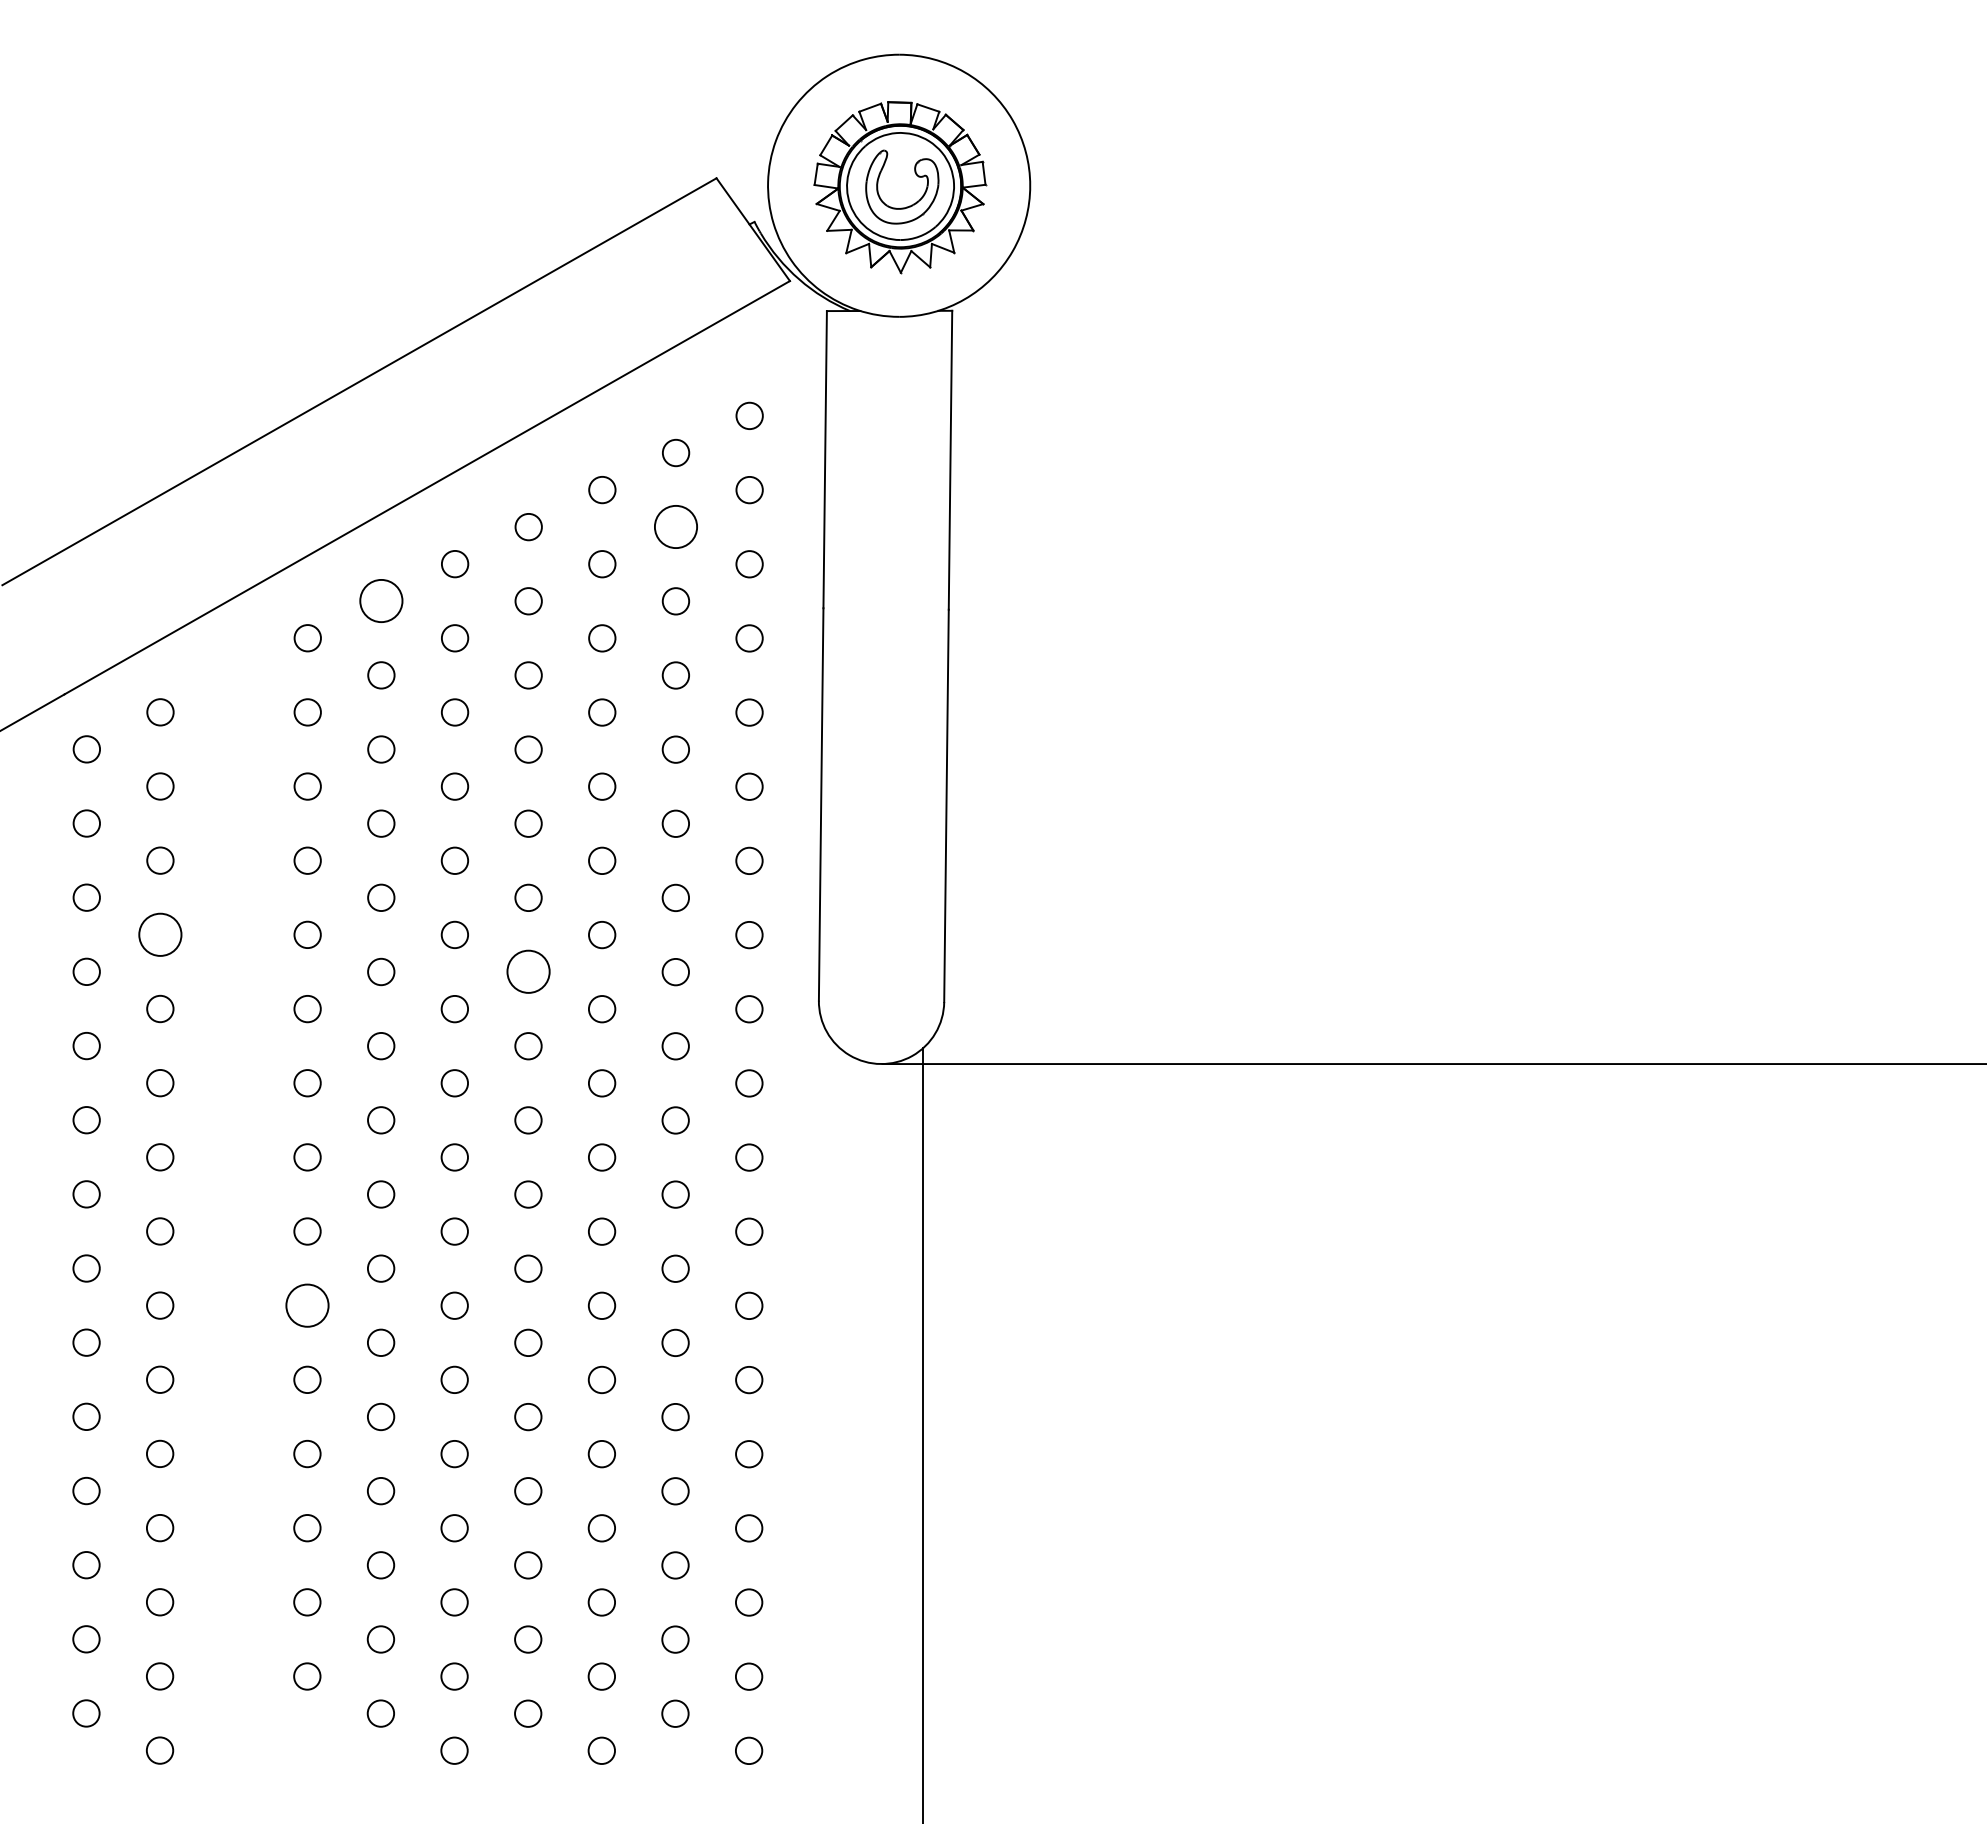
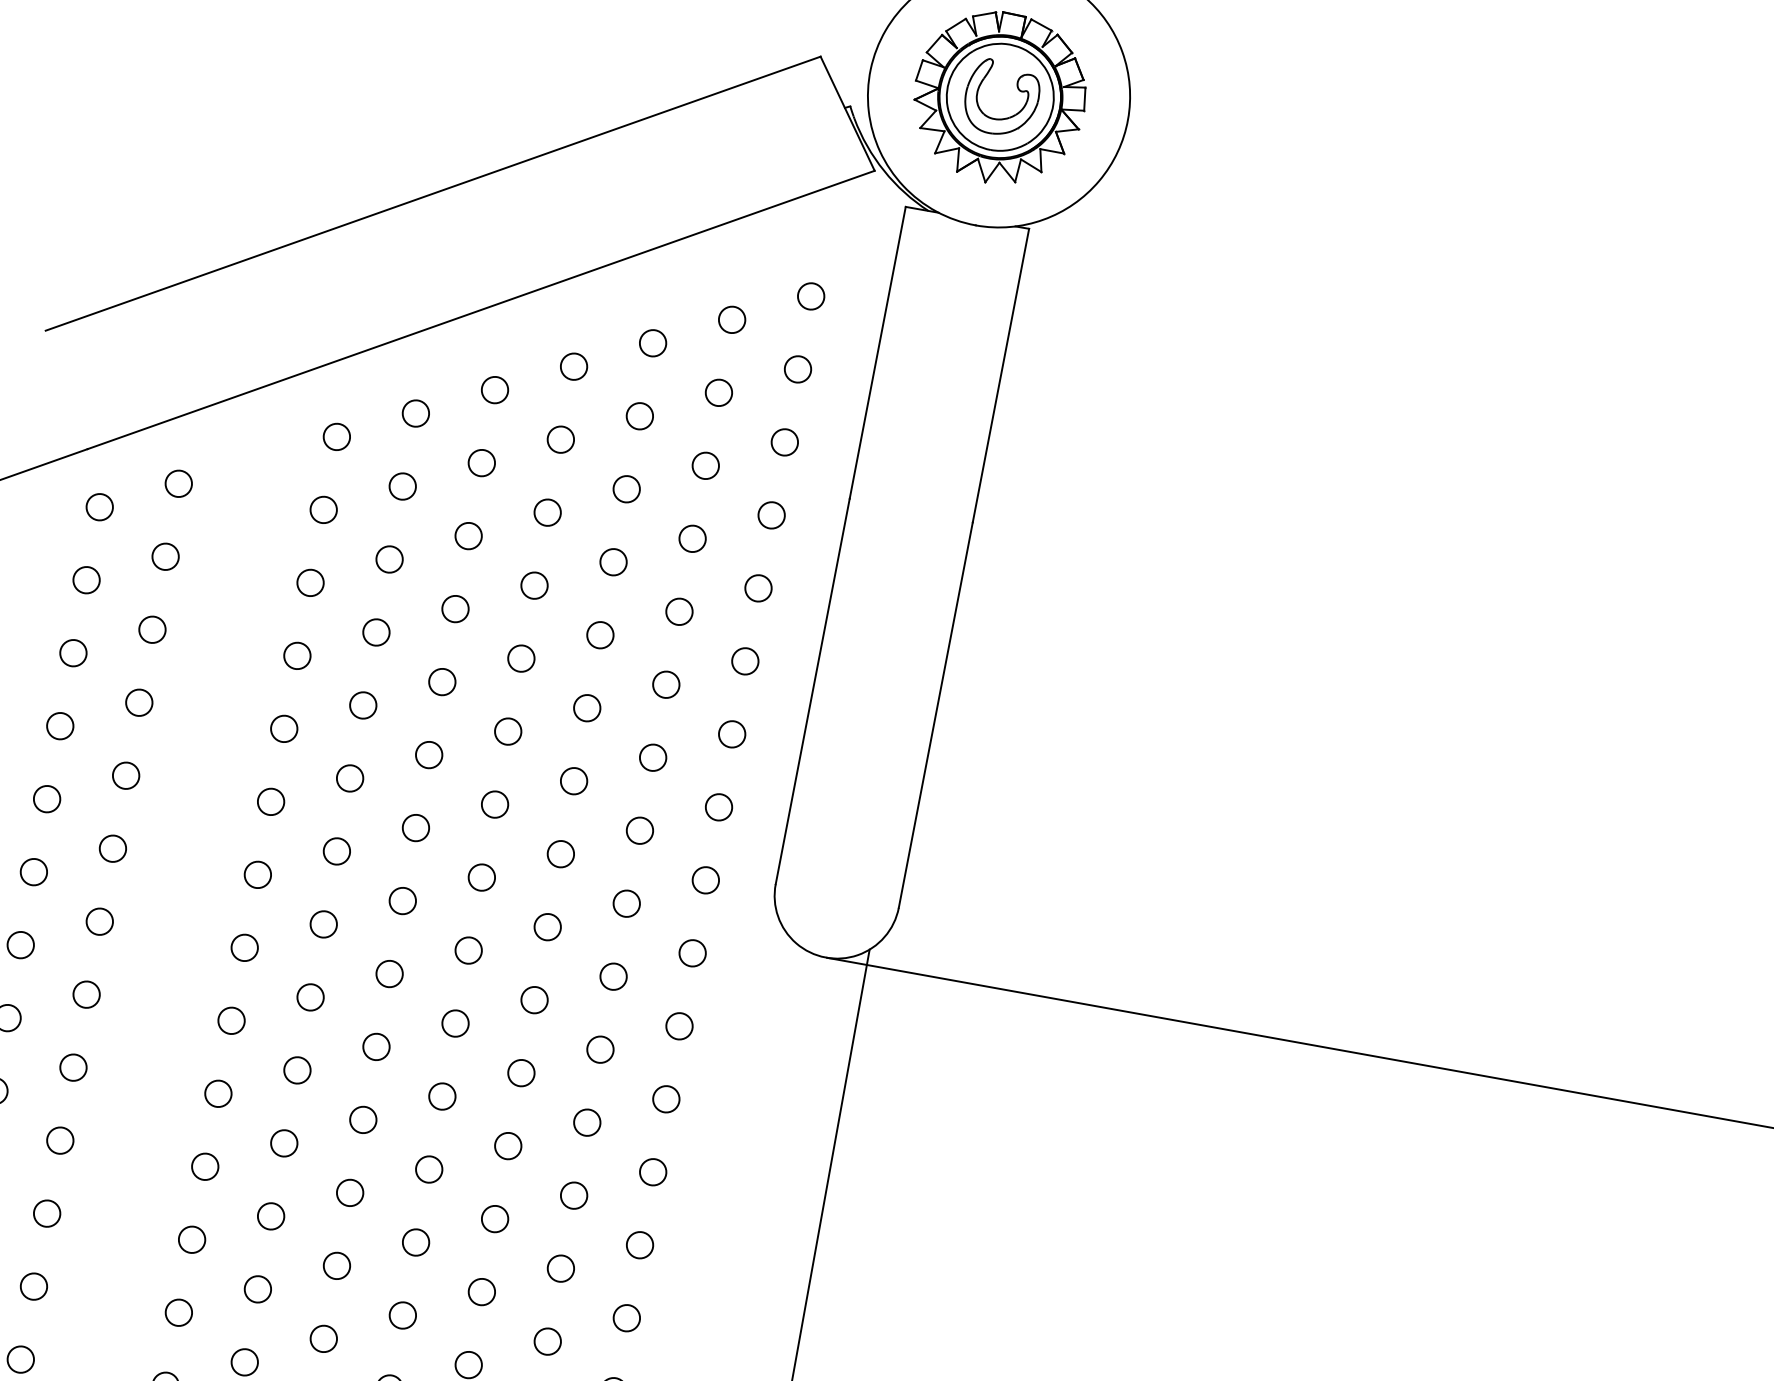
circle: (675, 527) -> (718, 393), size x0.62
circle: (381, 601) -> (415, 413), size x0.62
circle: (160, 934) -> (139, 702), size x0.62
circle: (528, 972) -> (494, 805), size x0.62
circle: (307, 1305) -> (218, 1093), size x0.62

